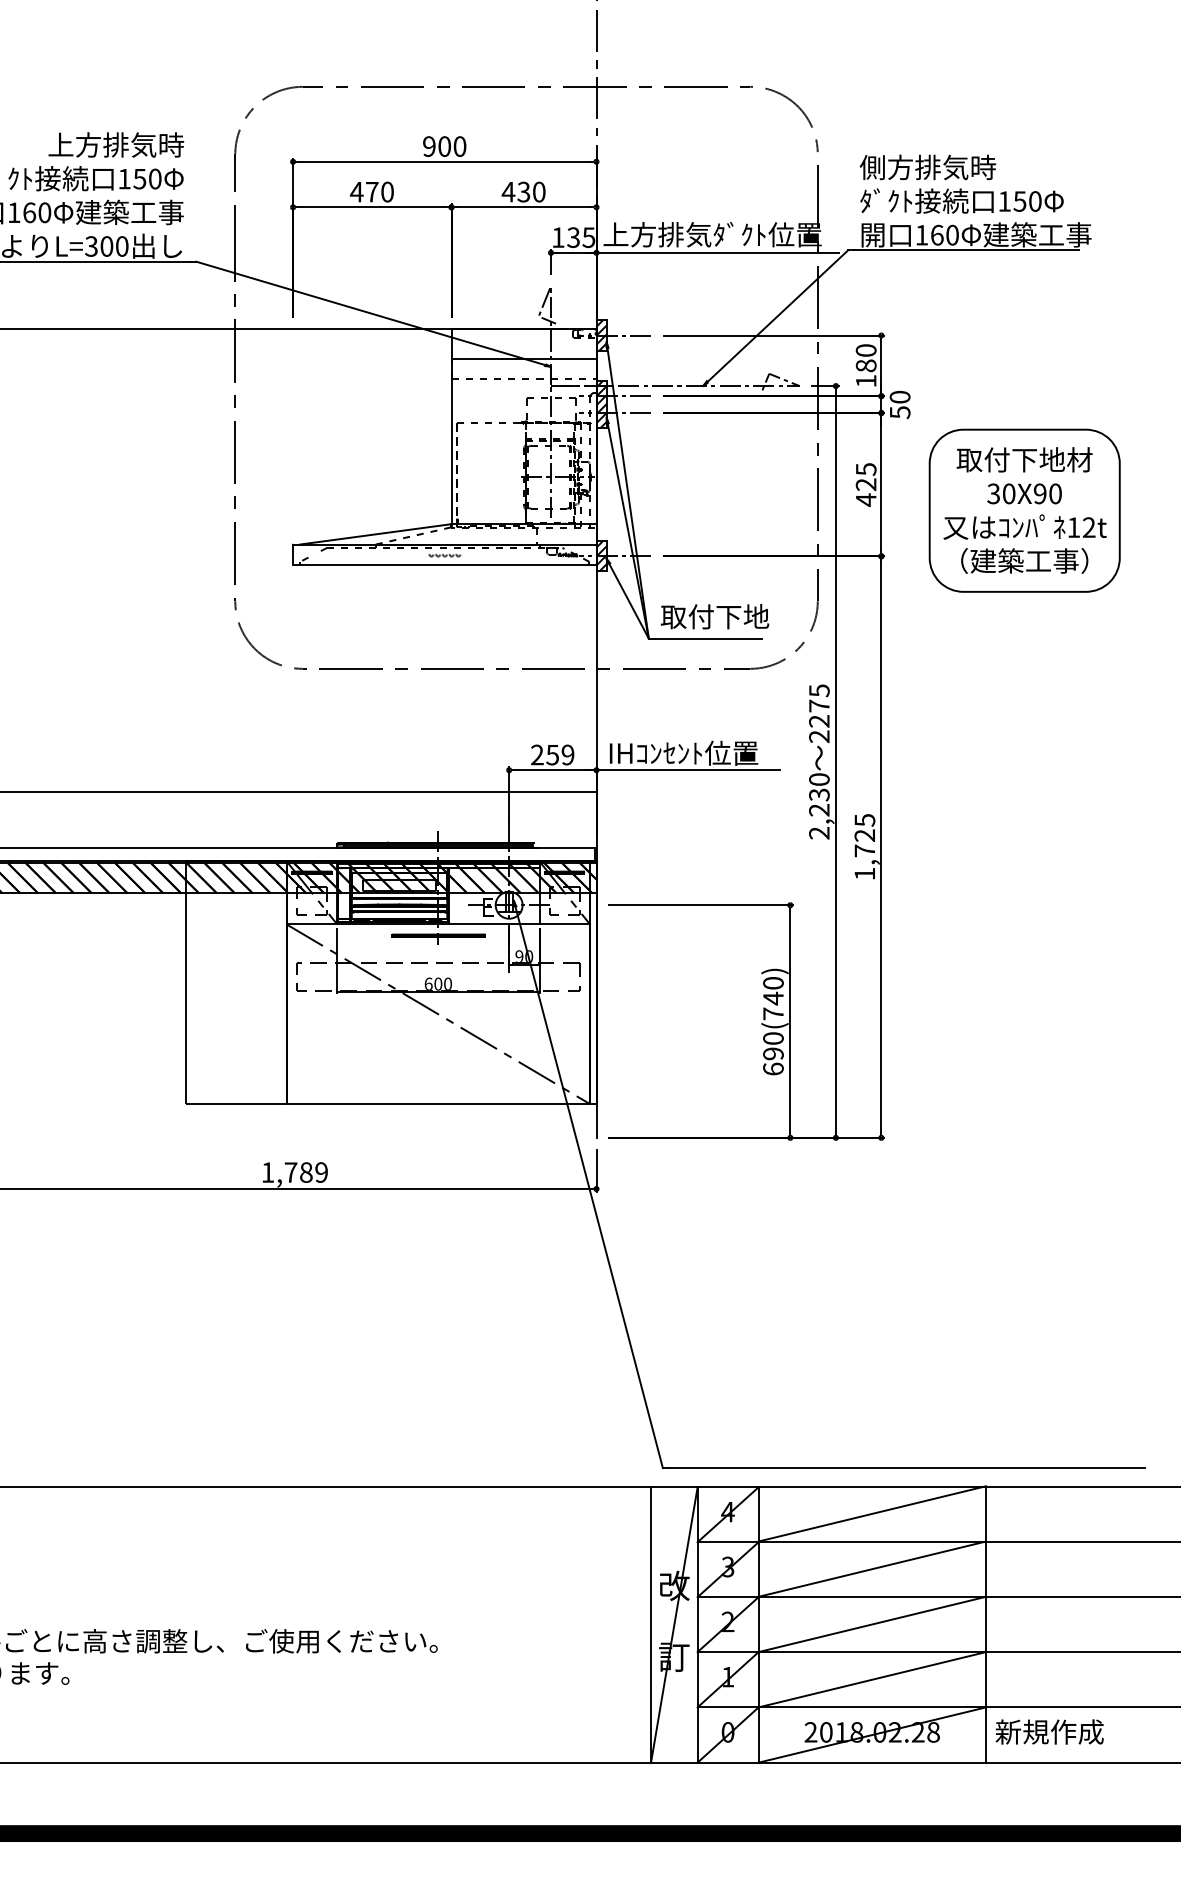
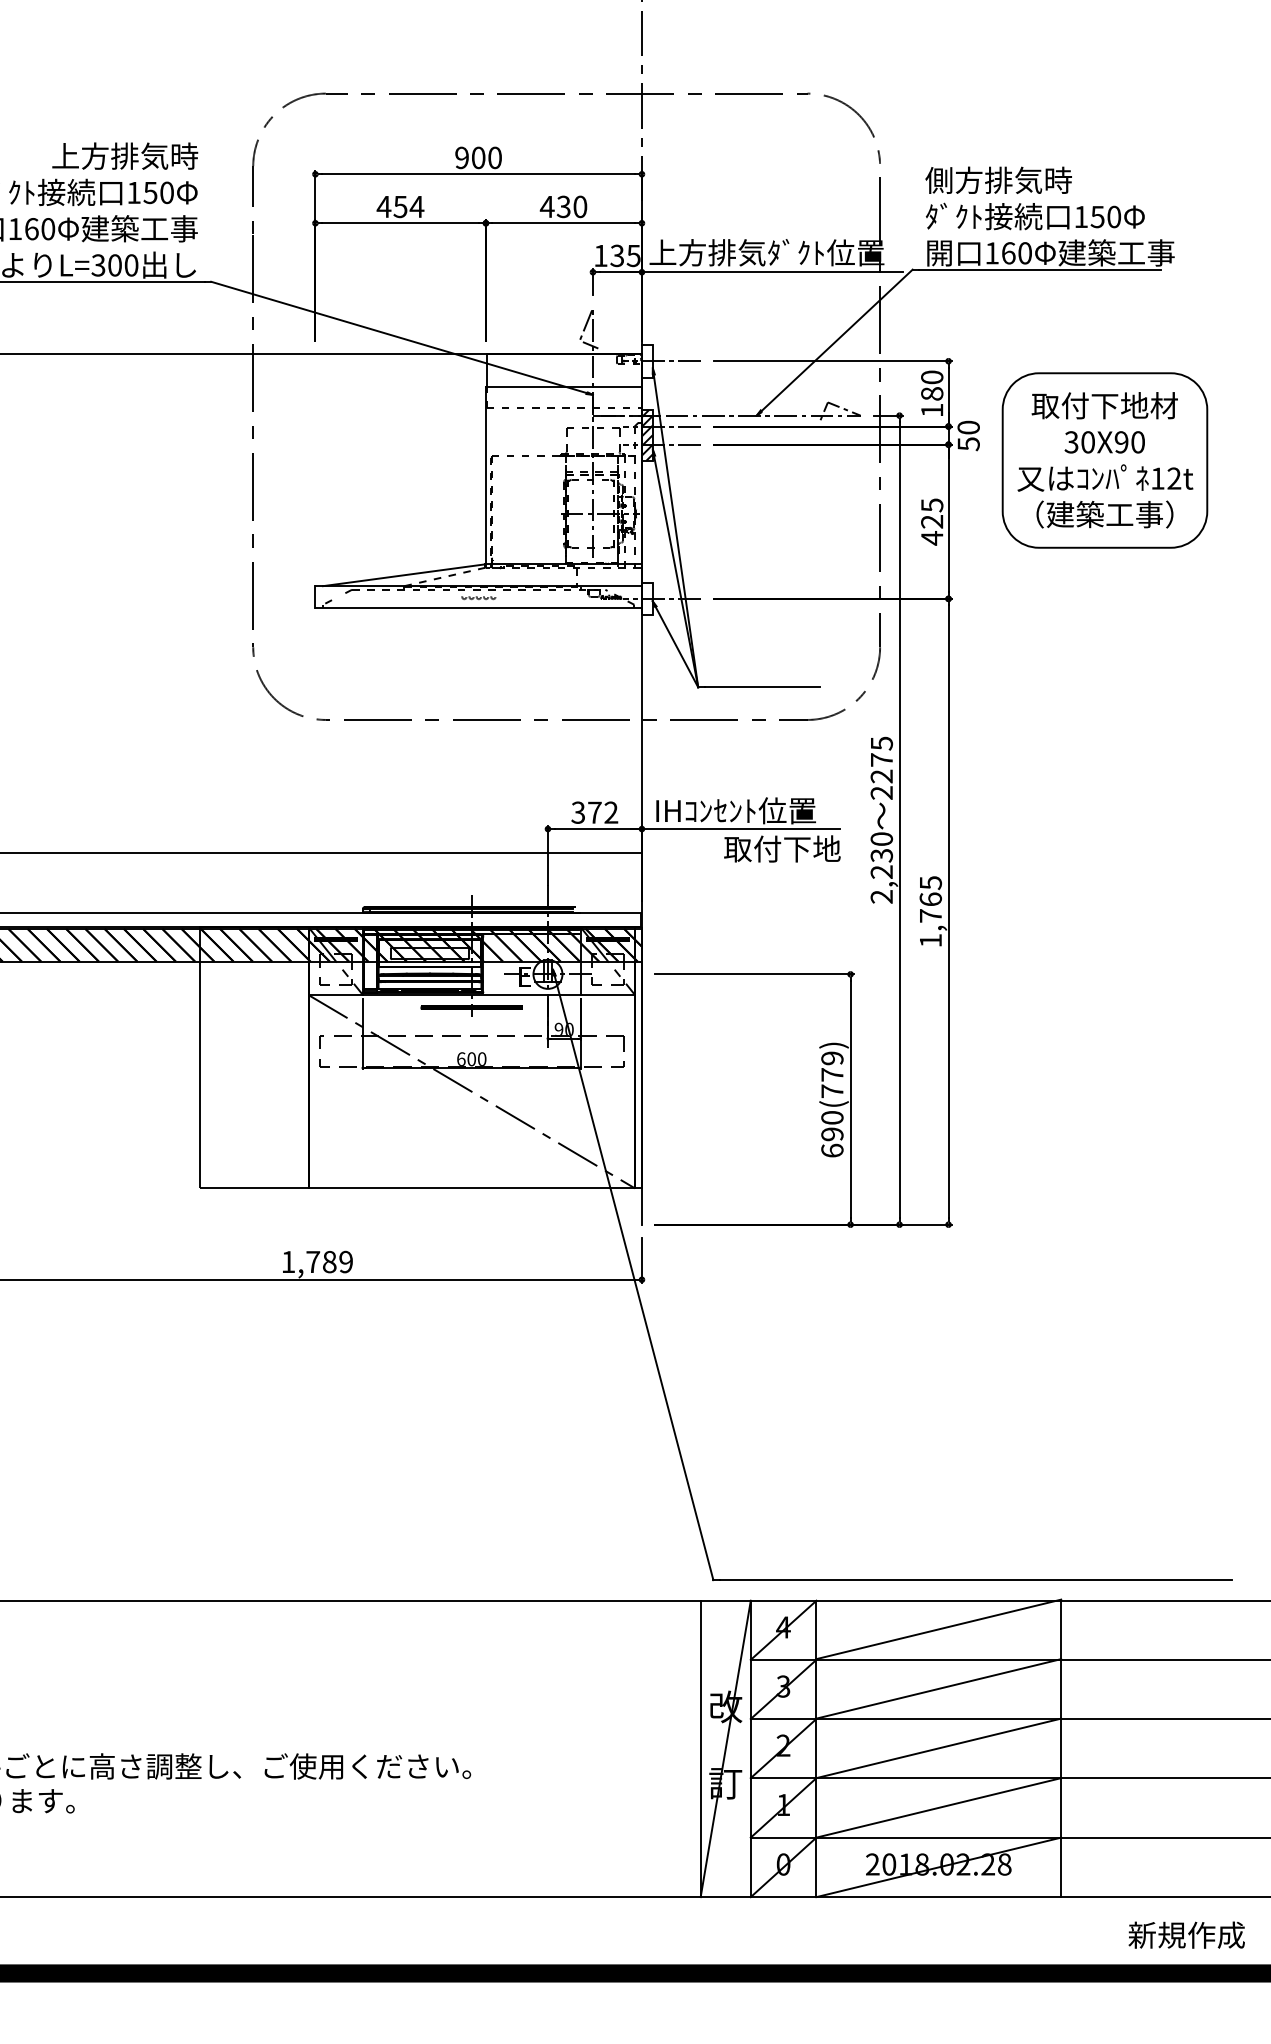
text: (379, 191) -> (408, 206), 470 -> 454
hatch: (601, 335) -> (647, 361), removed
part: (1024, 510) -> (1104, 460), moved
hatch: (601, 556) -> (647, 599), removed
text: (714, 616) -> (781, 848), moved
text: (552, 755) -> (594, 813), 259 -> 372
text: (864, 835) -> (930, 899), 1,725 -> 1,765
text: (773, 991) -> (832, 1067), 690(740) -> 690(779)
text: (1049, 1731) -> (1186, 1934), moved

